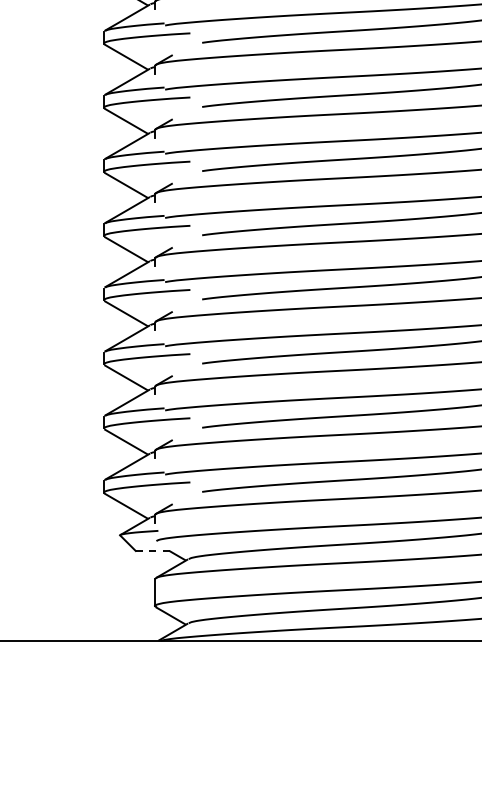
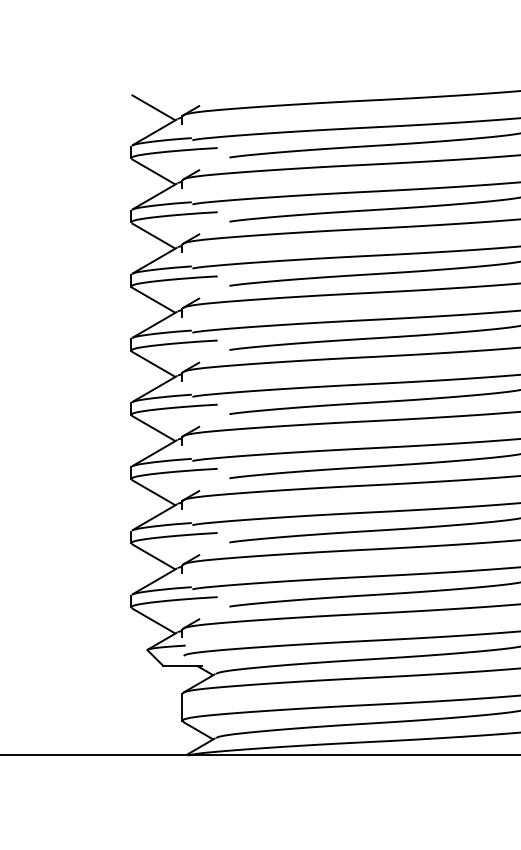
line: (155, 550) -> (182, 665), dashed -> solid

